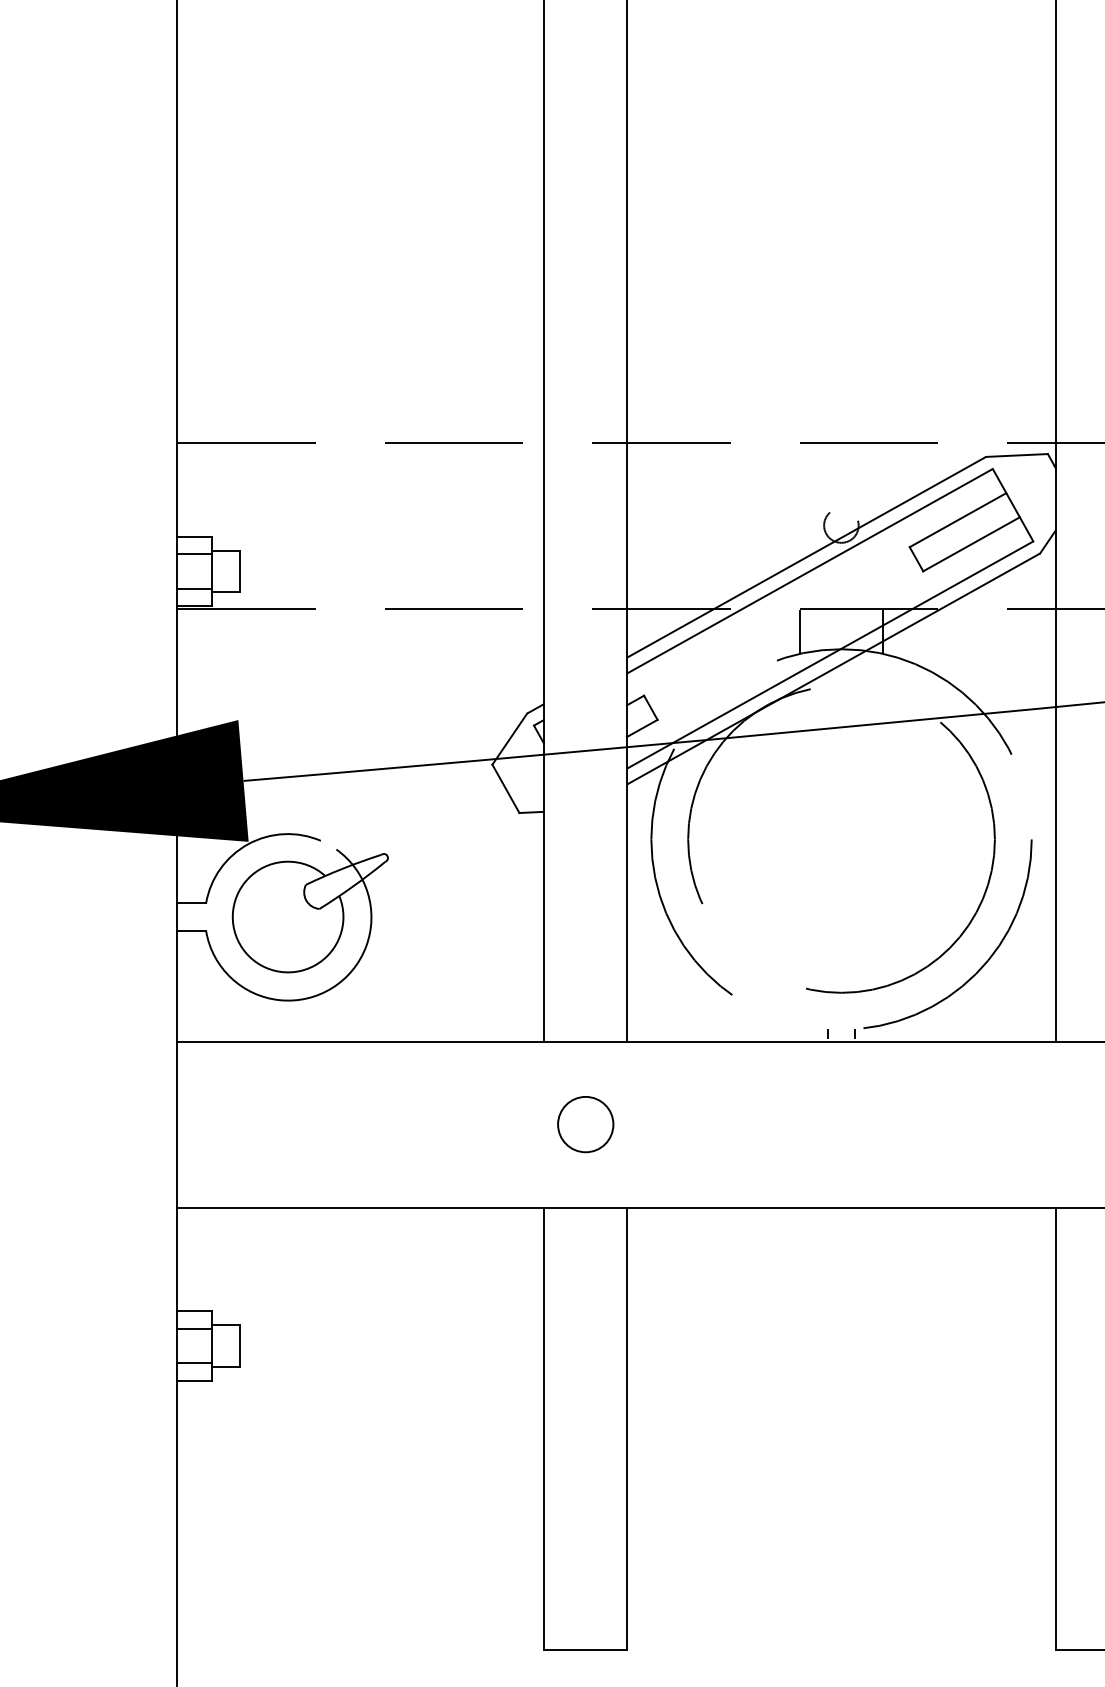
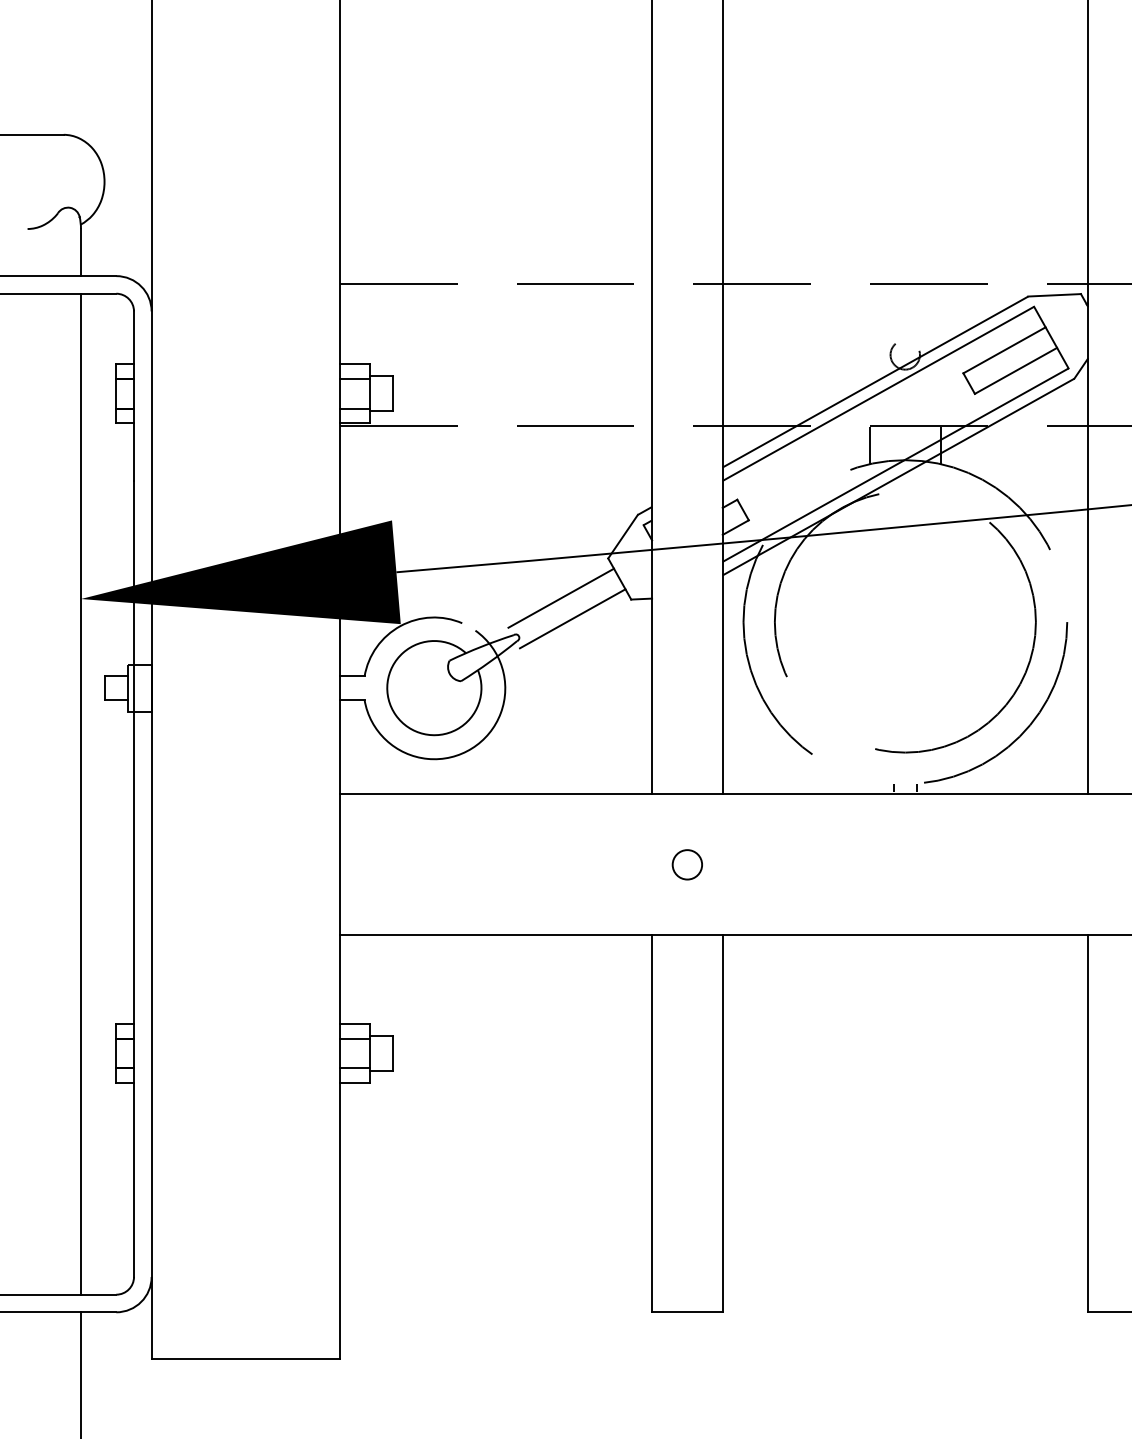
line: (437, 810) -> (561, 597), added
line: (450, 835) -> (572, 618), added
circle: (584, 1124) -> (686, 864), size x0.62

